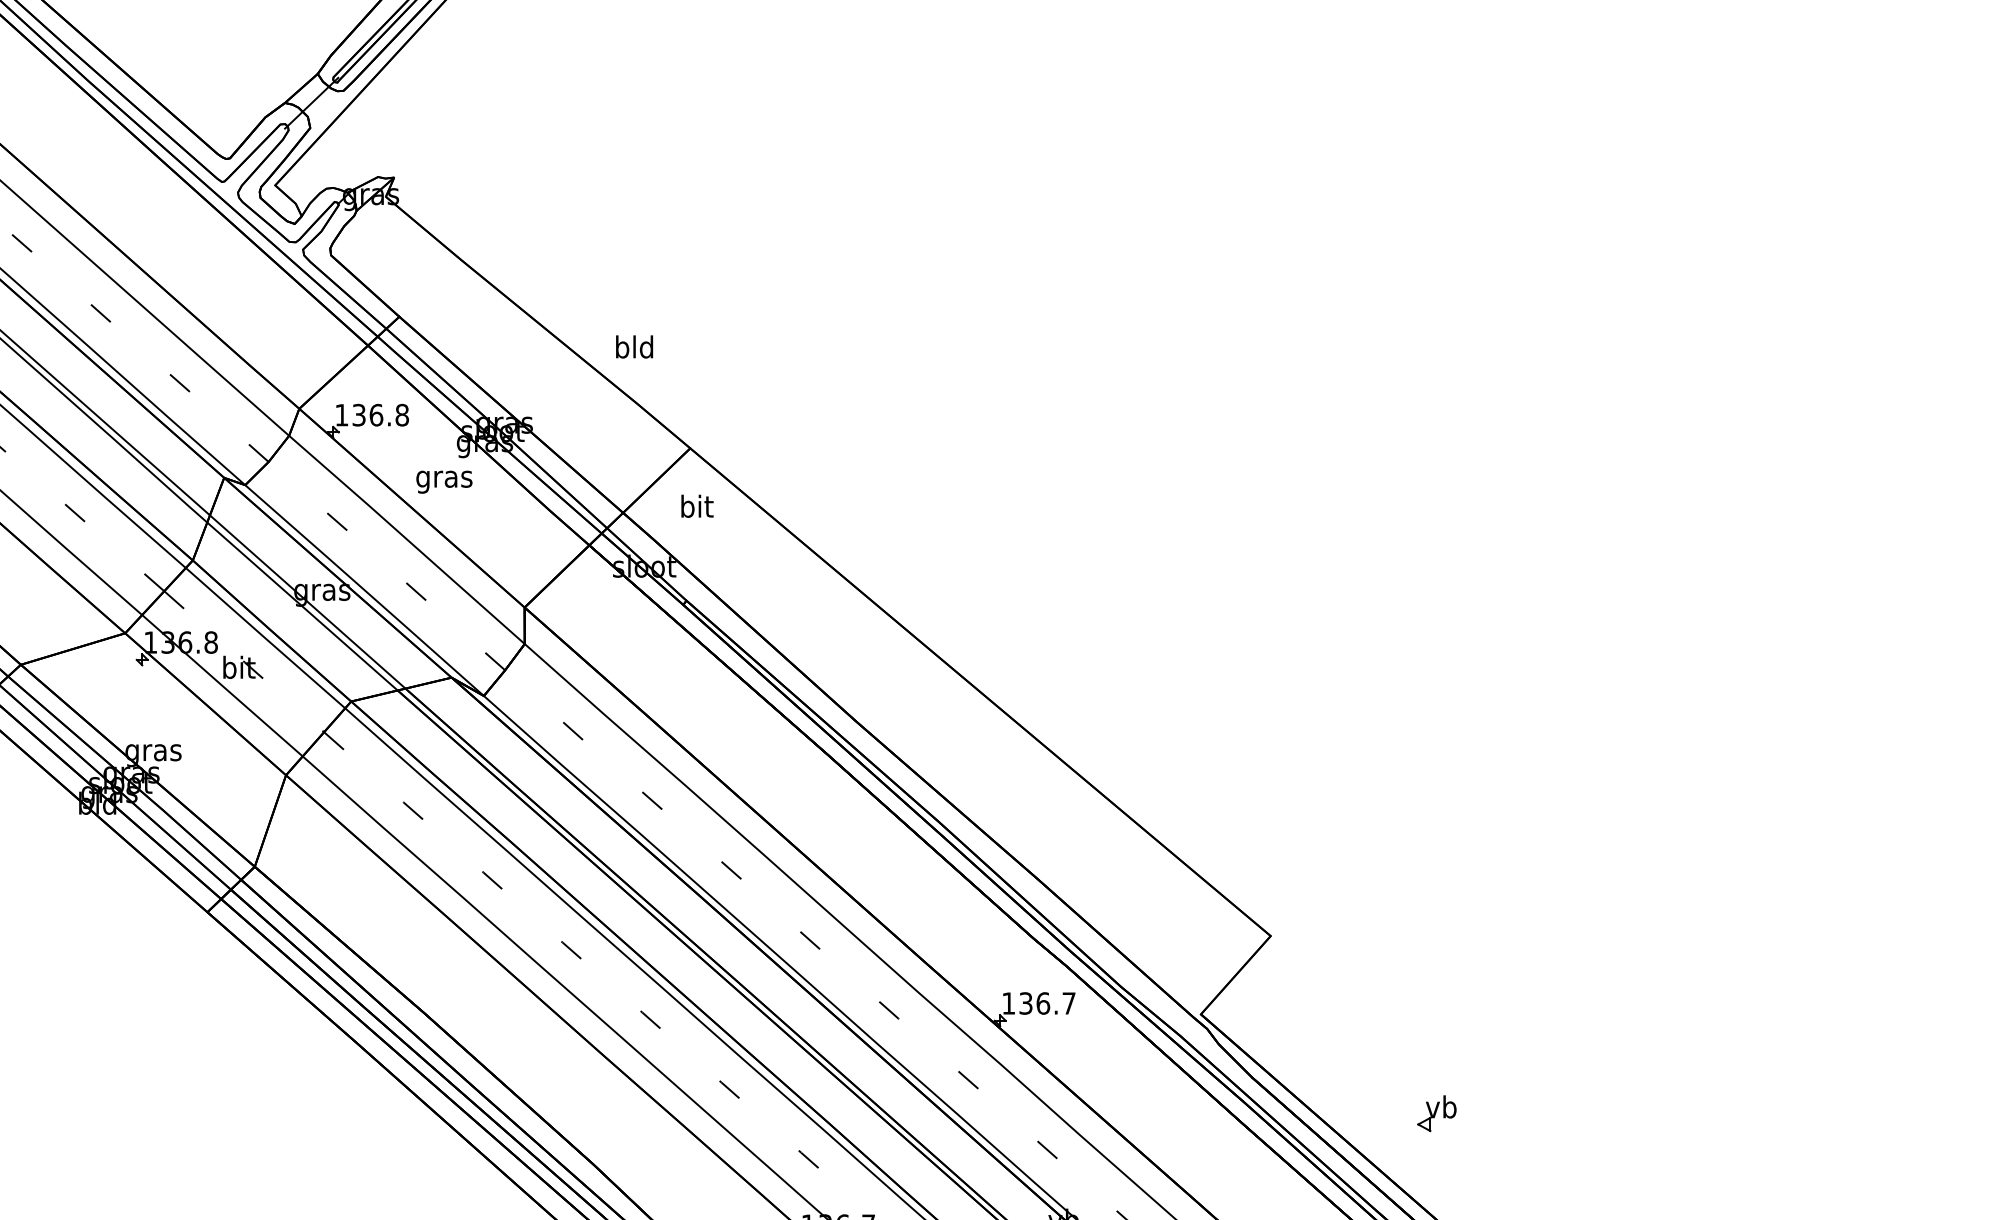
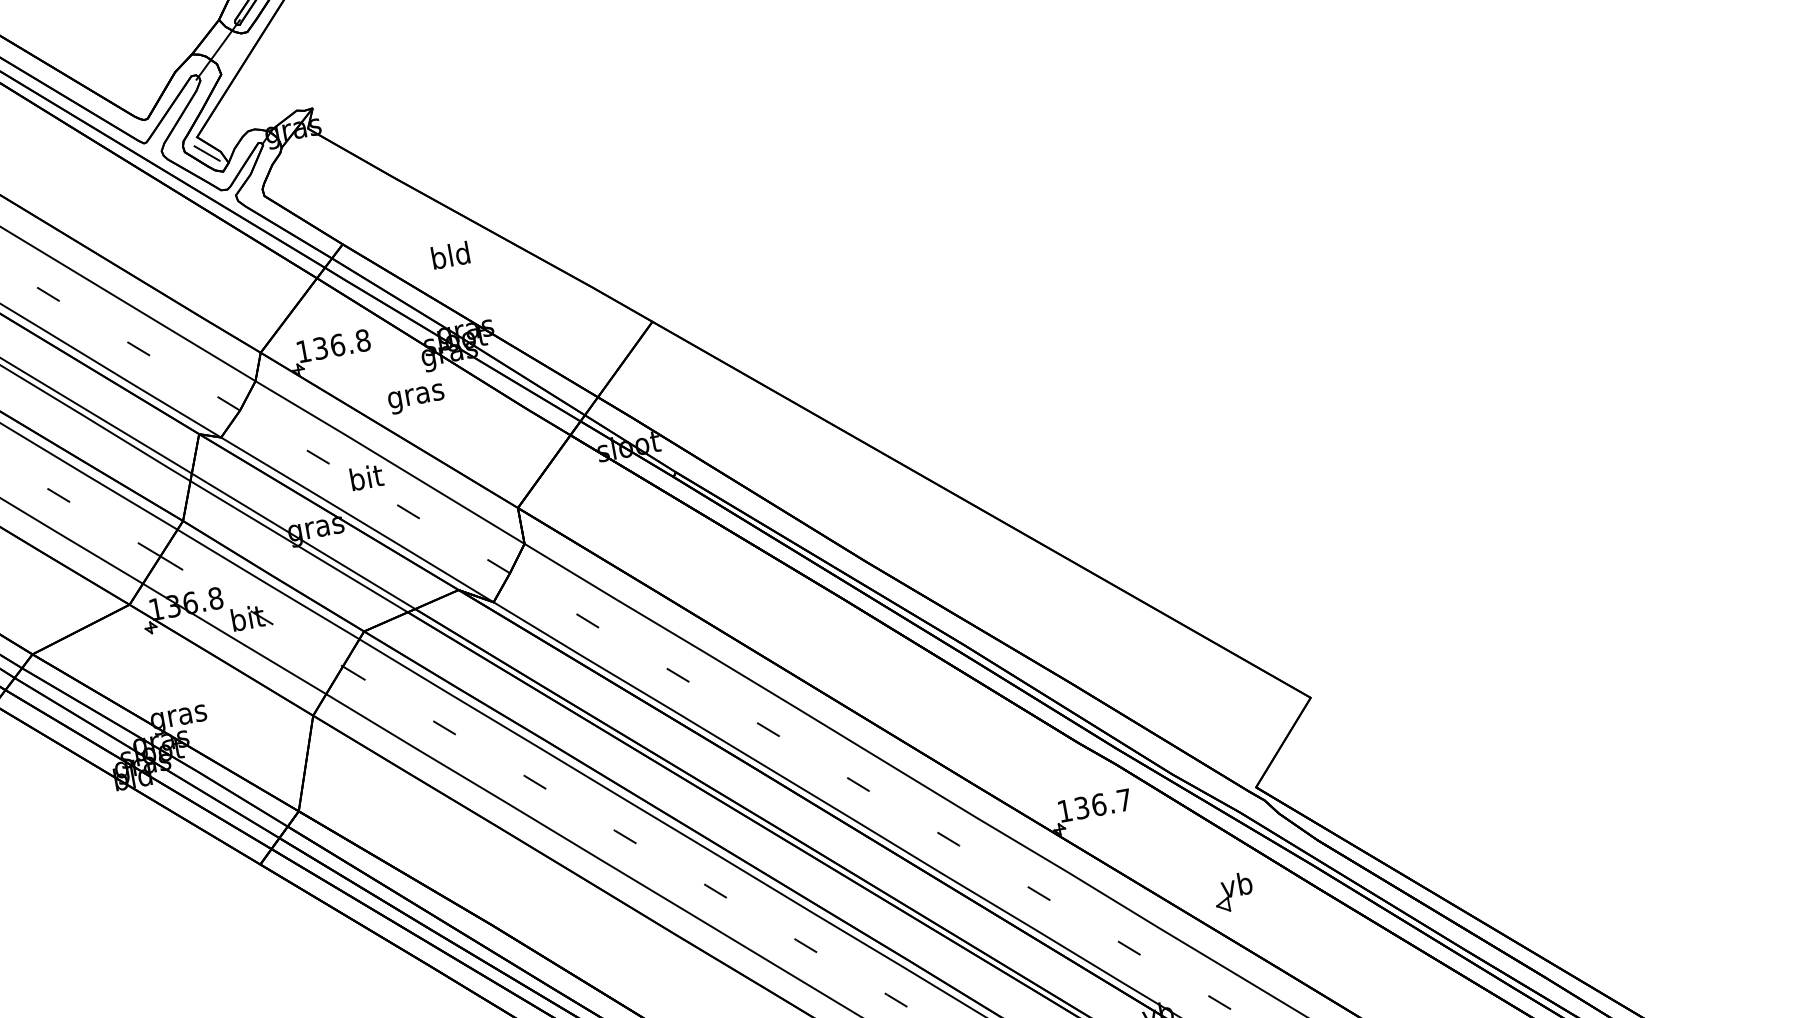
line: (282, 202) -> (207, 152), added
text: (634, 346) -> (450, 254), moved
text: (697, 505) -> (366, 476), moved
part: (1436, 1113) -> (1233, 892), moved

